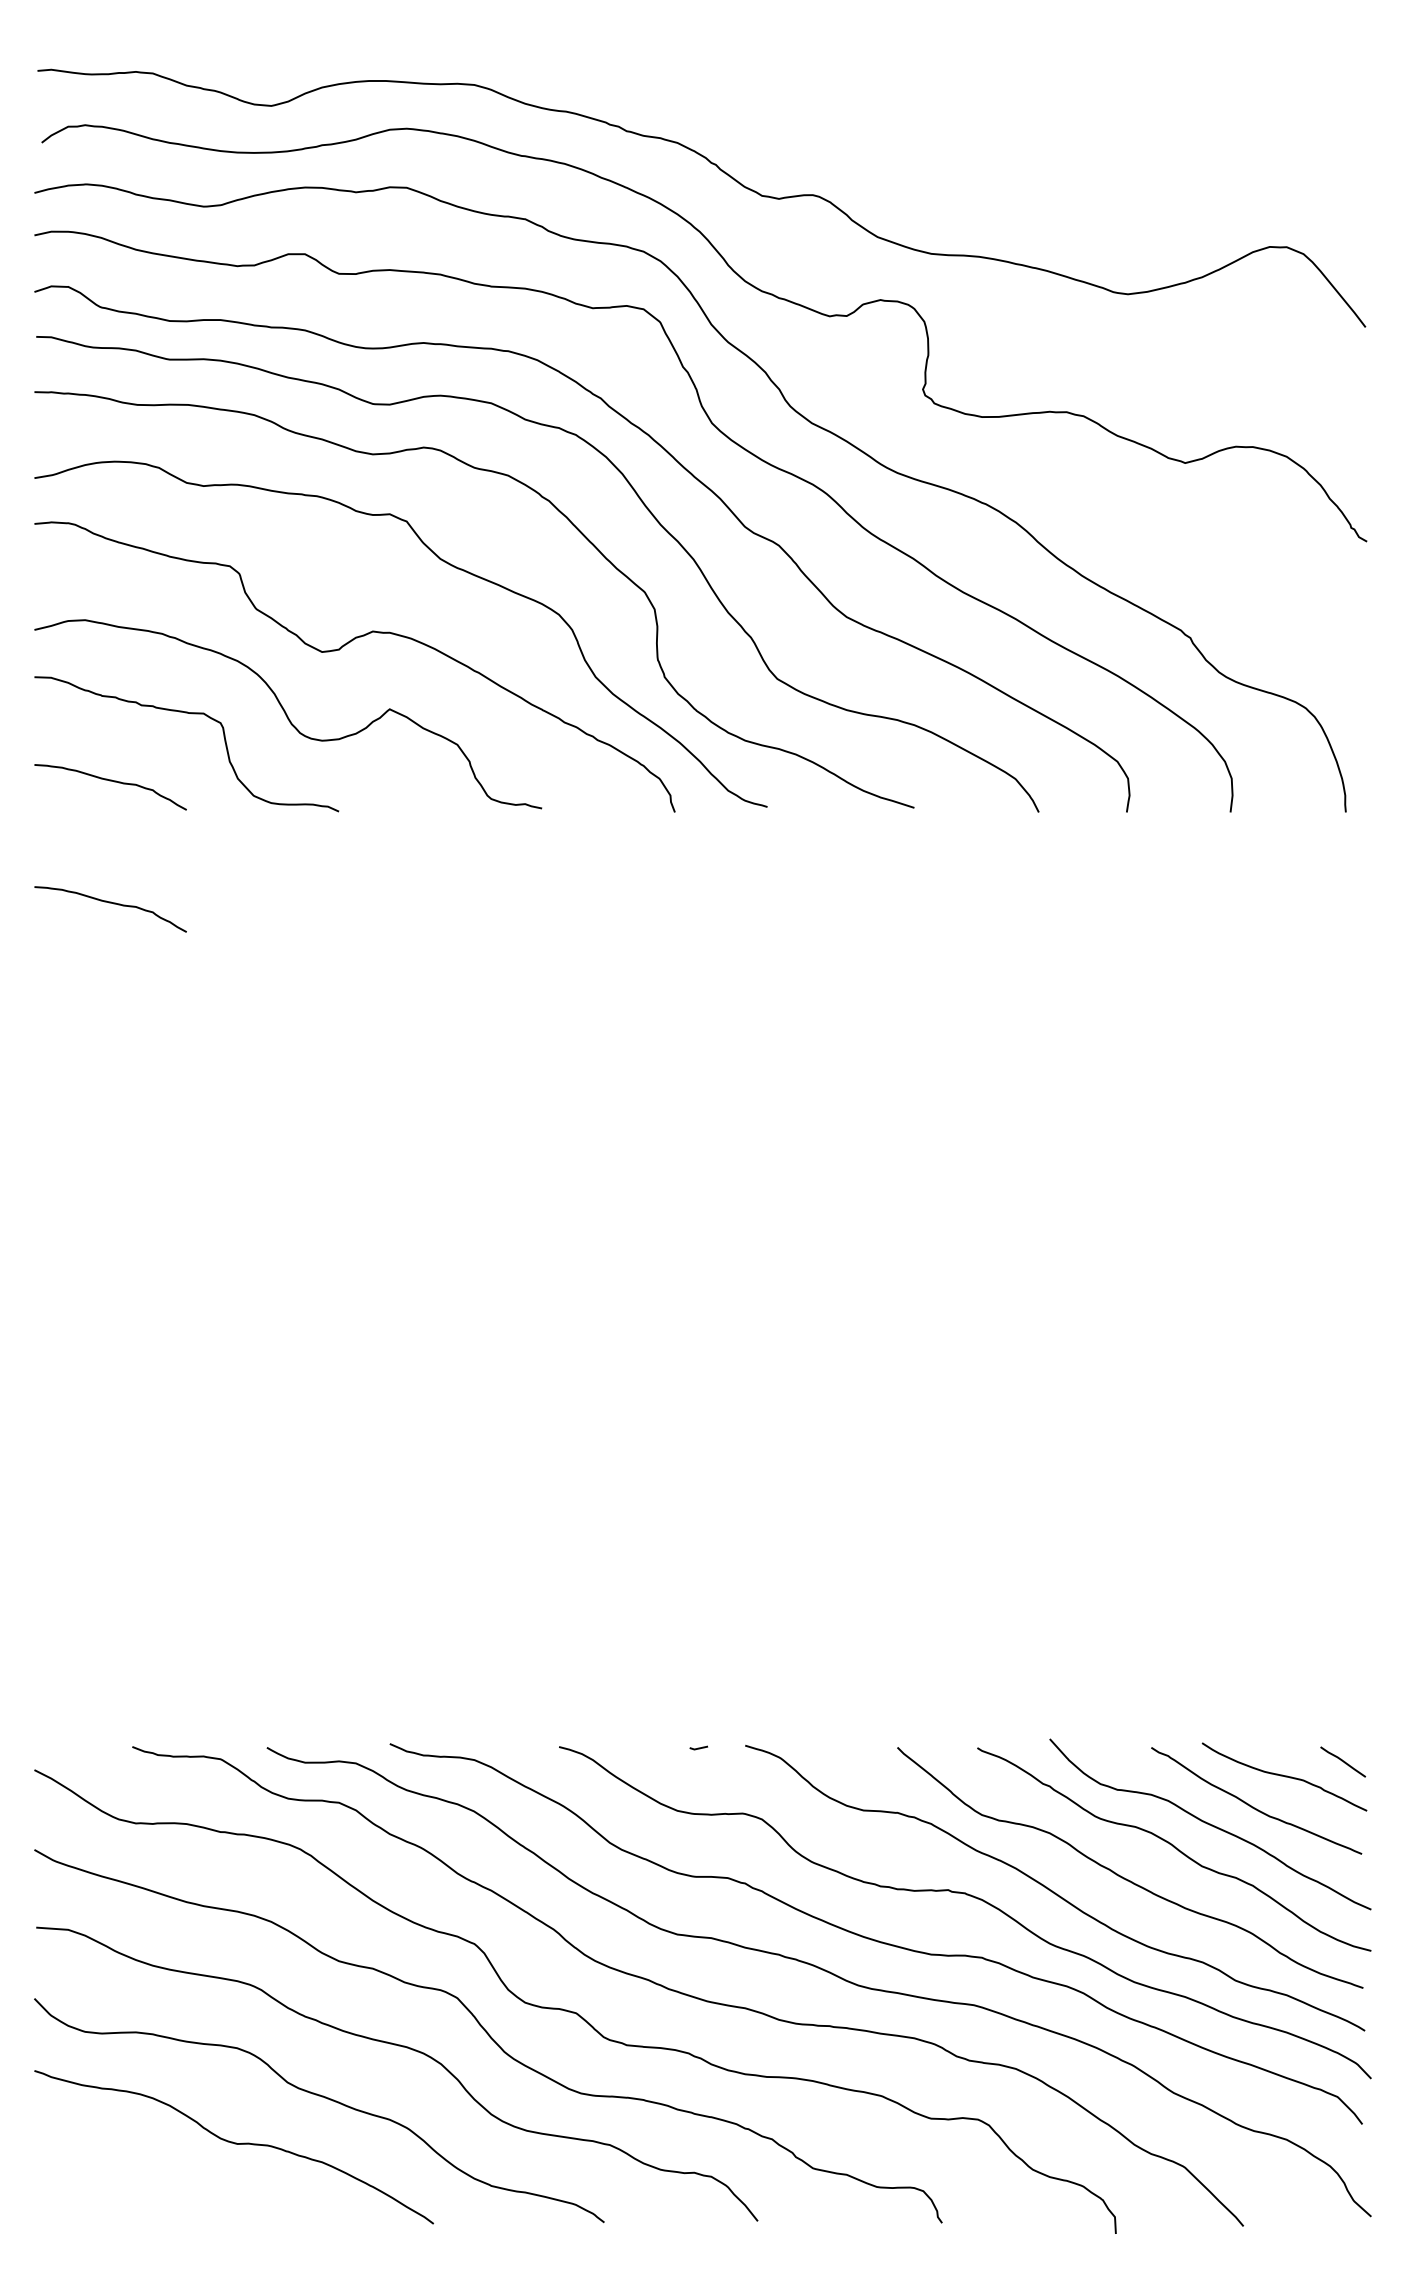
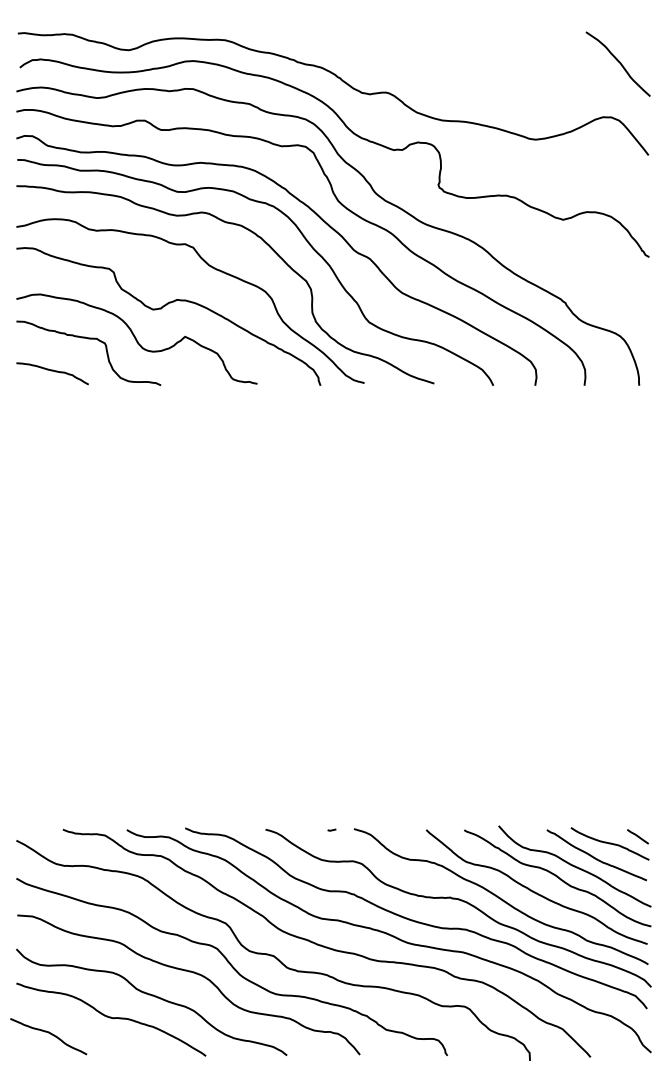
curve: (1302, 131) -> (618, 62), added
curve: (110, 904) -> (52, 429), removed
curve: (106, 2178) -> (50, 1034), added

